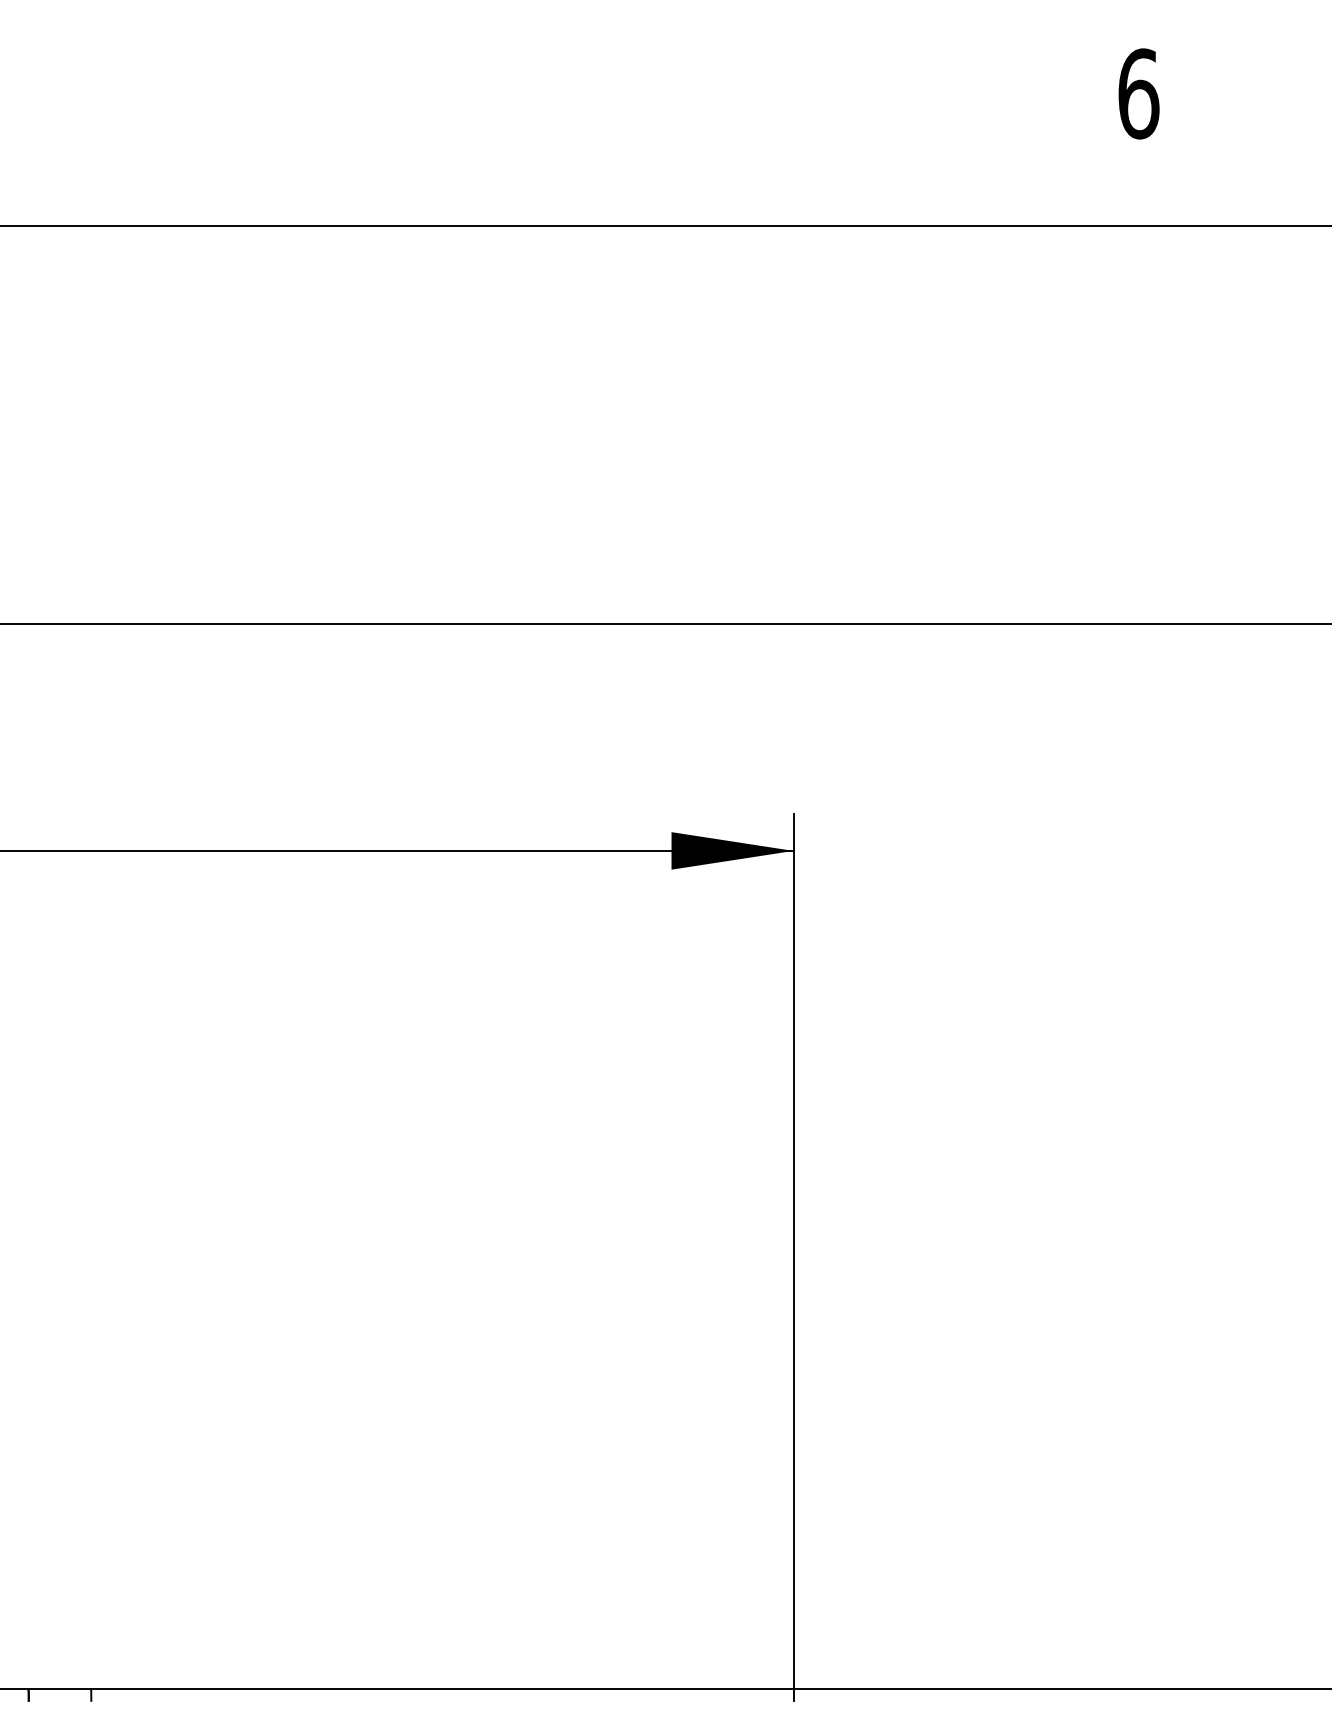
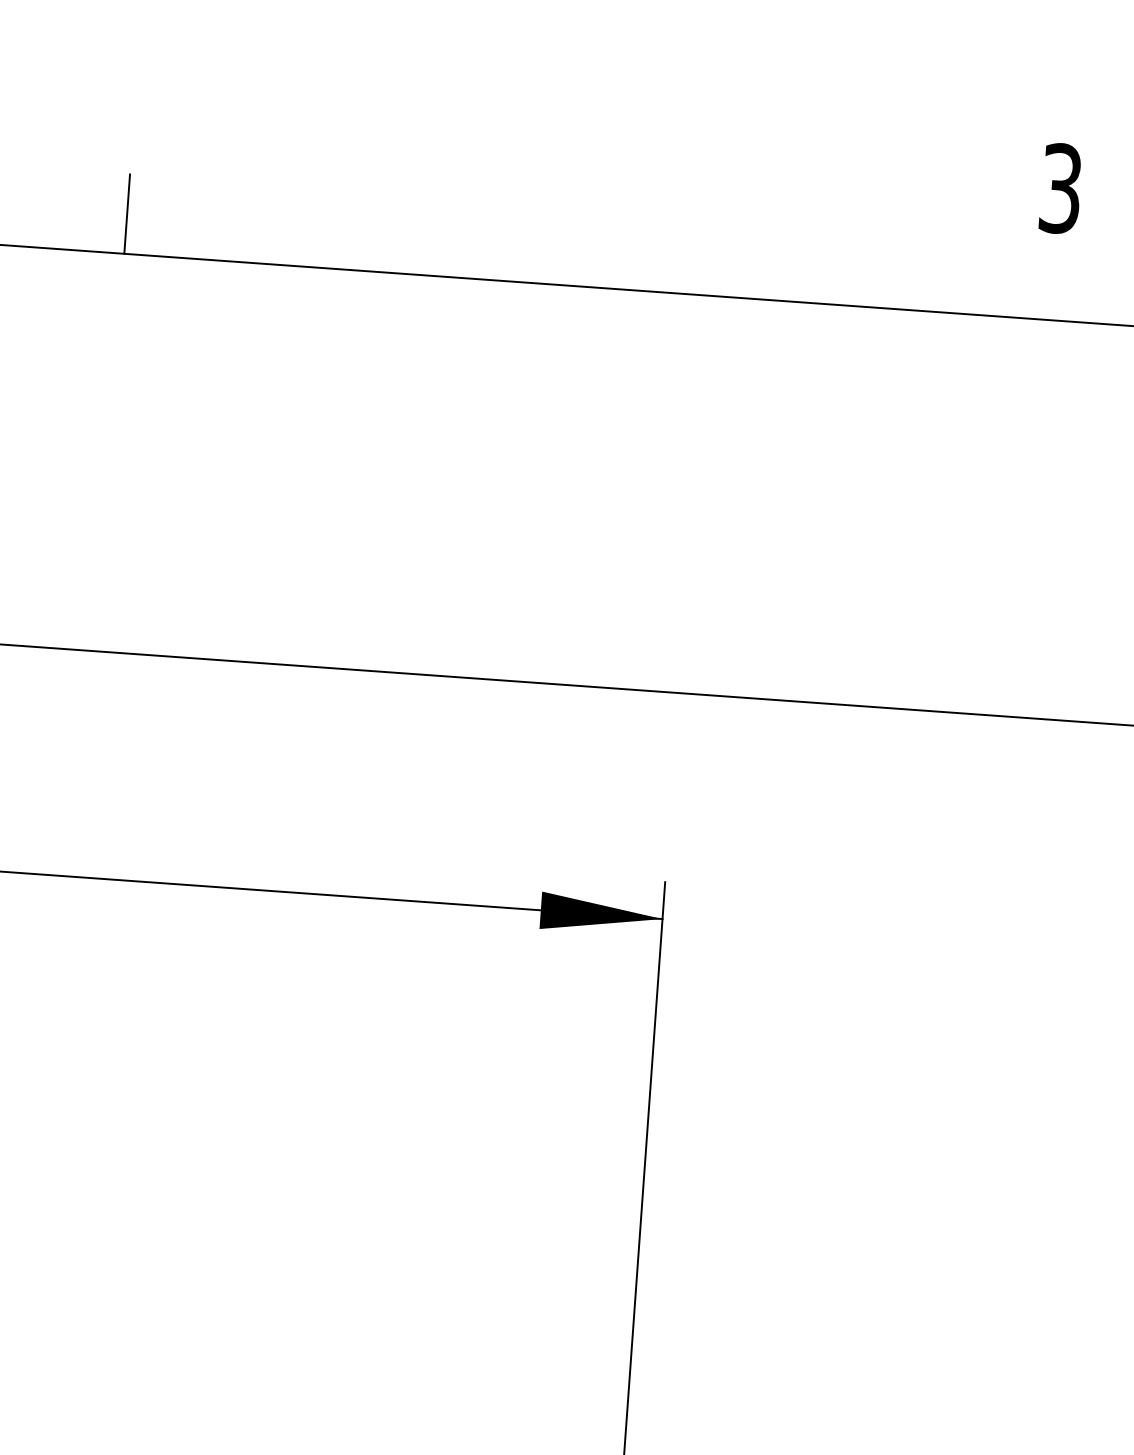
text: (1138, 93) -> (1060, 188), 6 -> 3
line: (209, 185) -> (127, 213), added

